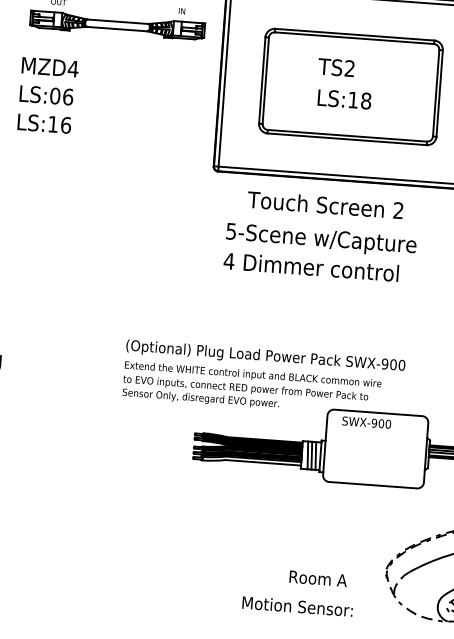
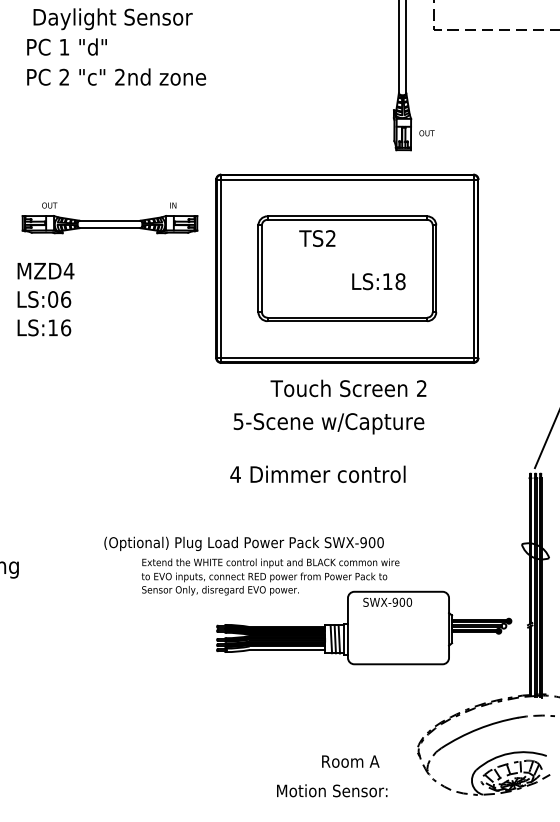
text: (336, 67) -> (317, 238), moved
text: (344, 99) -> (378, 281), moved
text: (325, 205) -> (348, 388), moved
text: (310, 266) -> (317, 473), moved
text: (265, 356) -> (243, 543), moved

